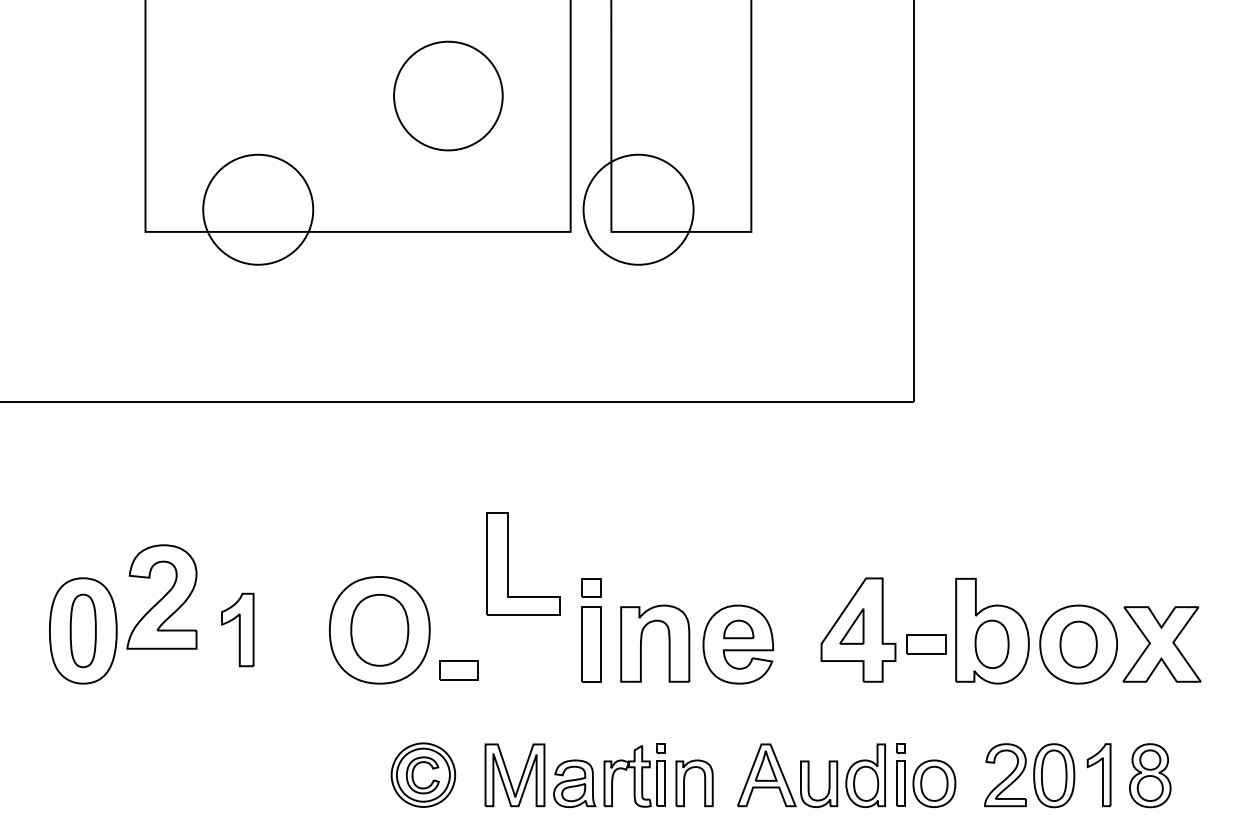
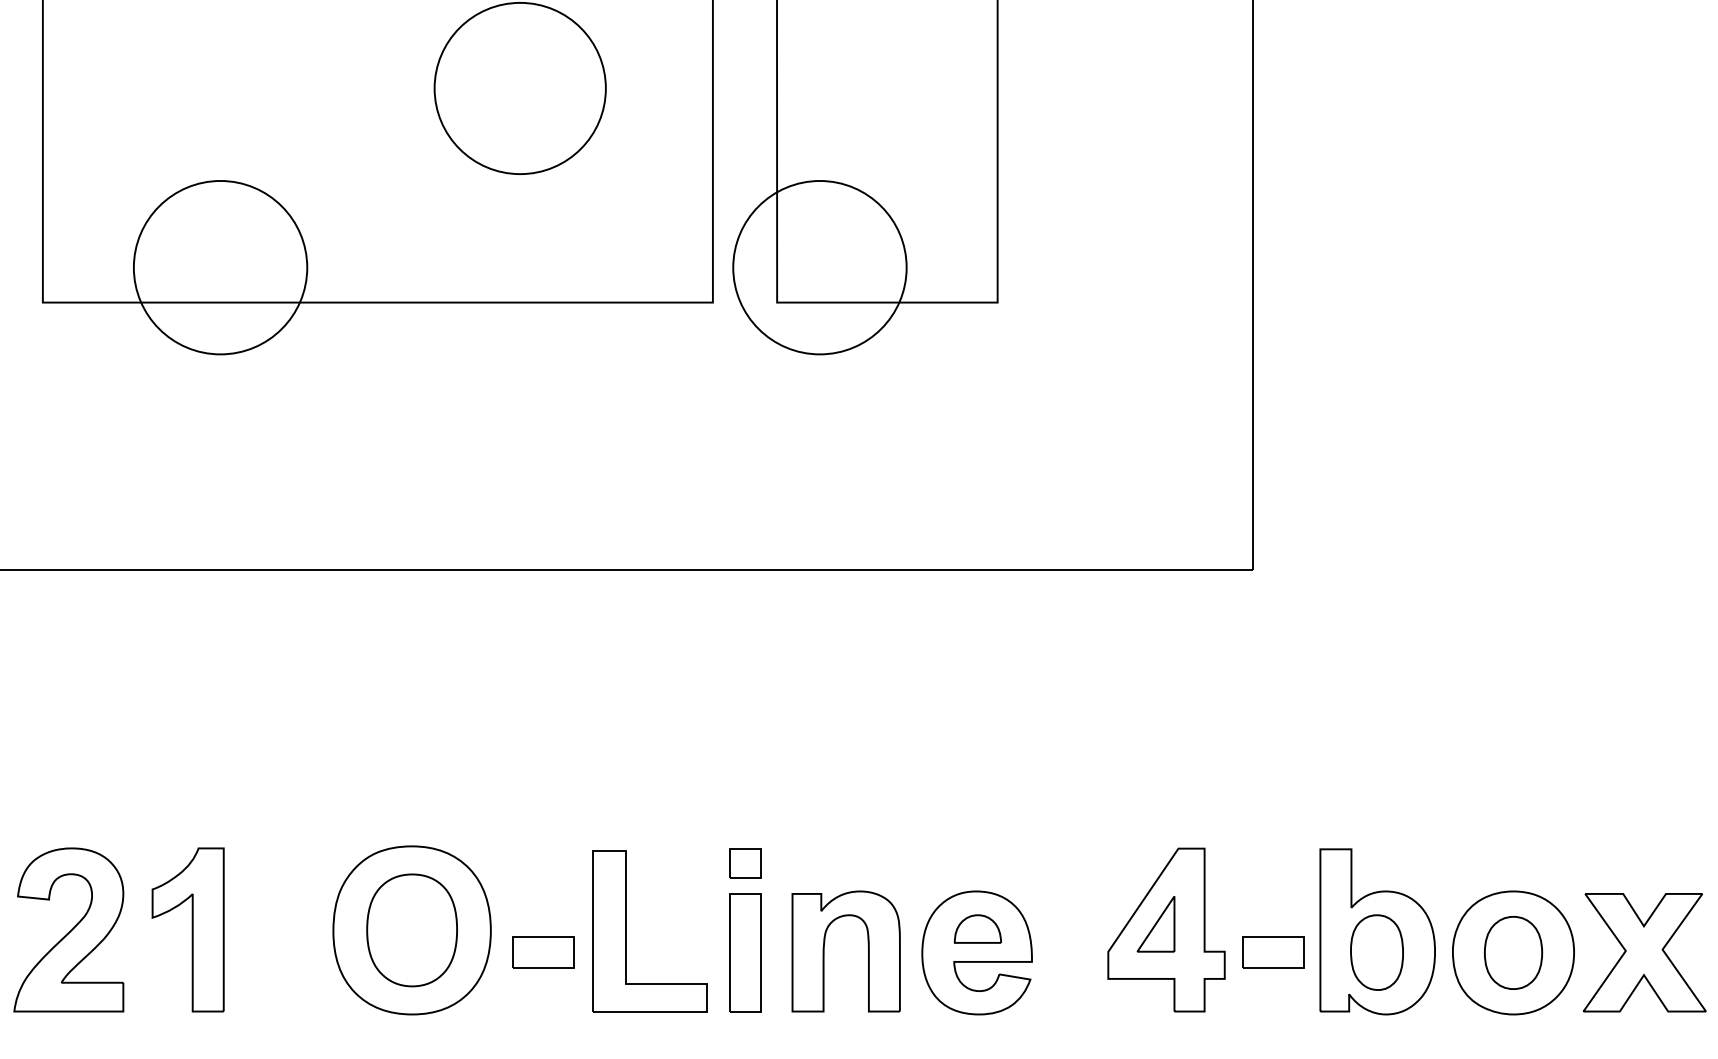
part: (508, 563) -> (625, 930), moved
part: (161, 596) -> (68, 929), moved
part: (237, 629) -> (187, 929), size x1.43
part: (458, 670) -> (542, 952), moved

